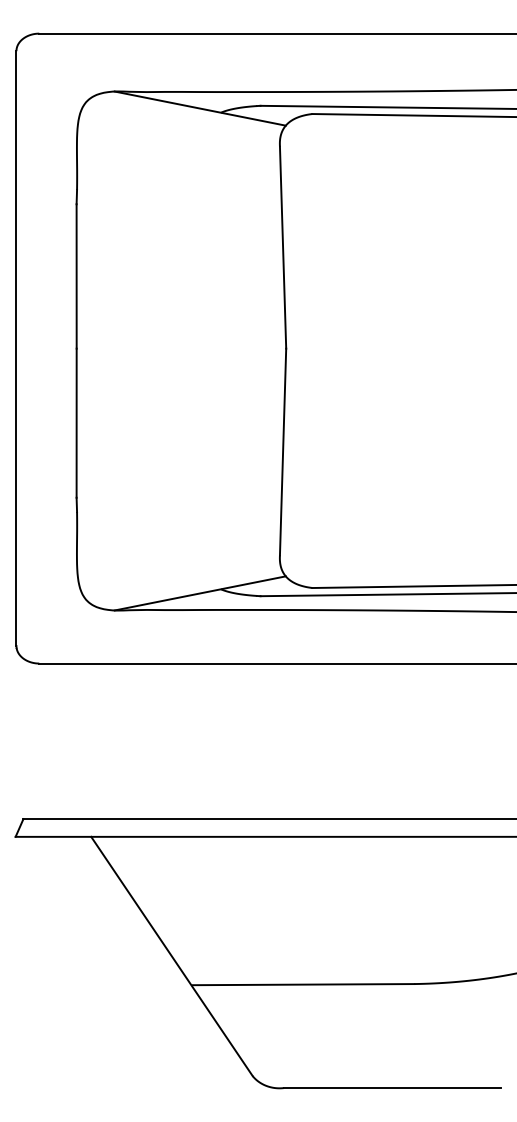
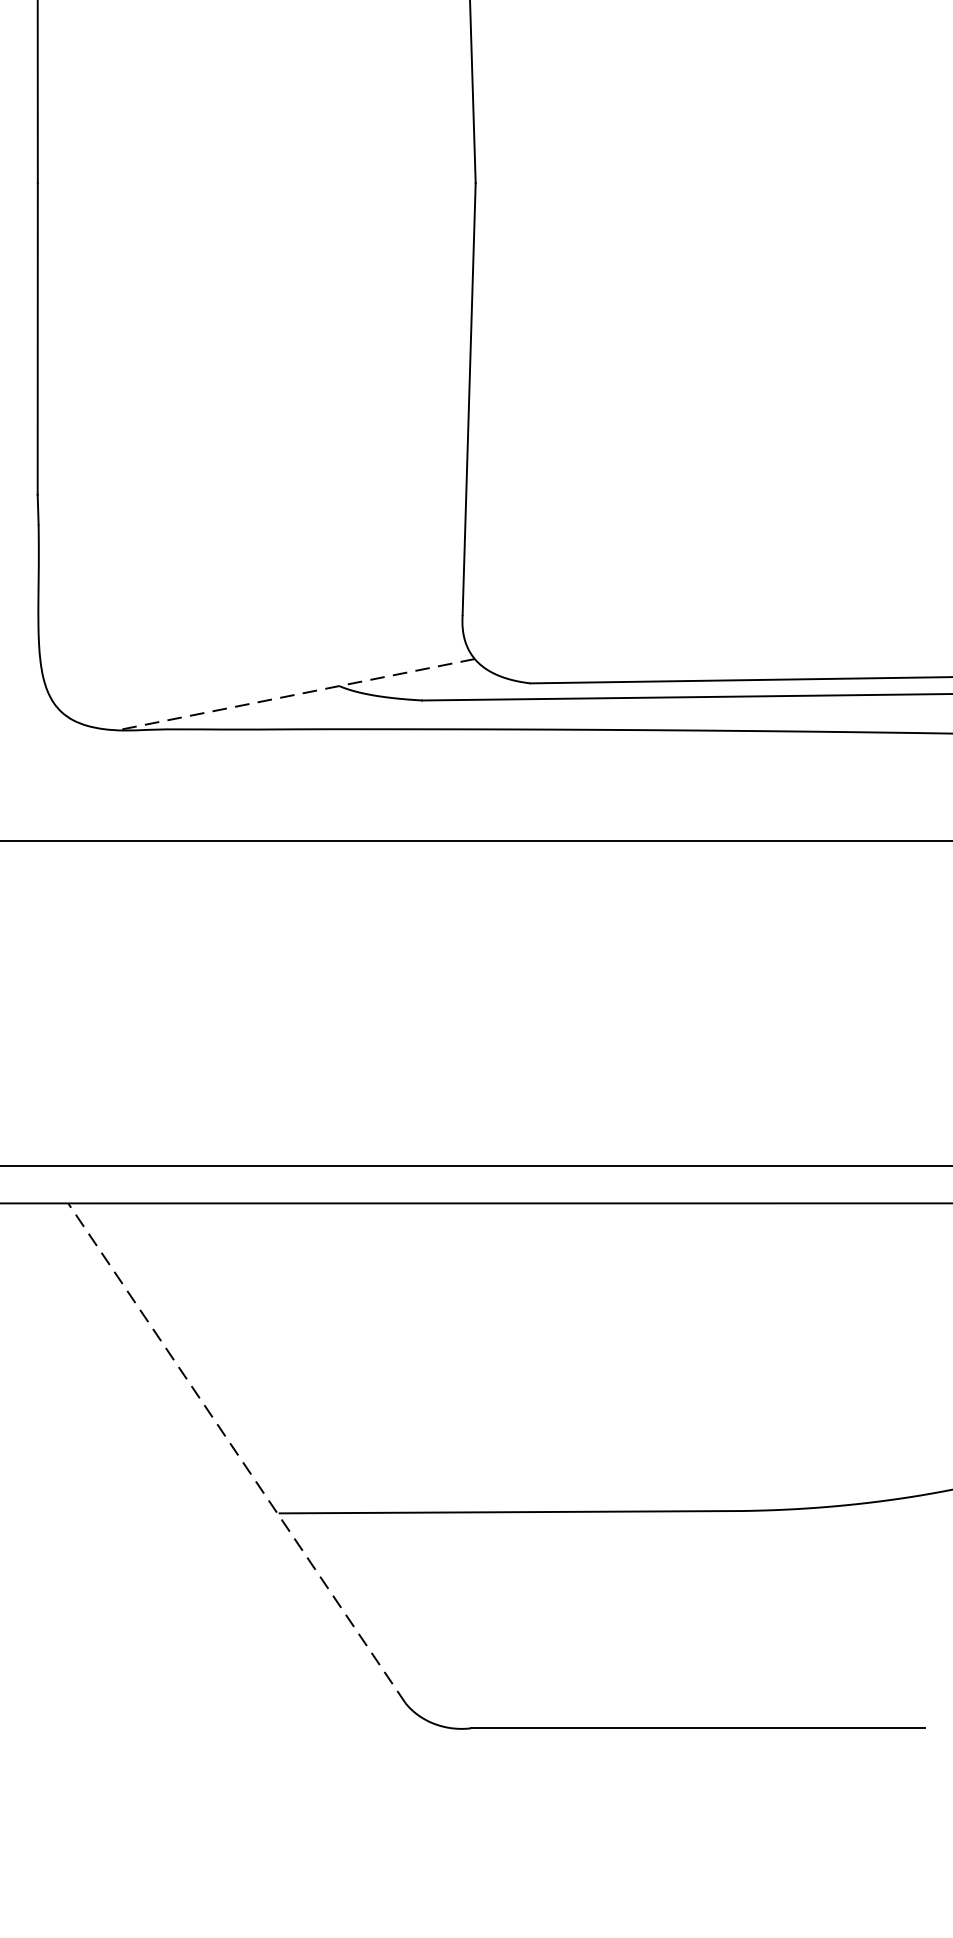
line: (199, 593) -> (294, 694), solid -> dashed
line: (171, 956) -> (235, 1453), solid -> dashed

